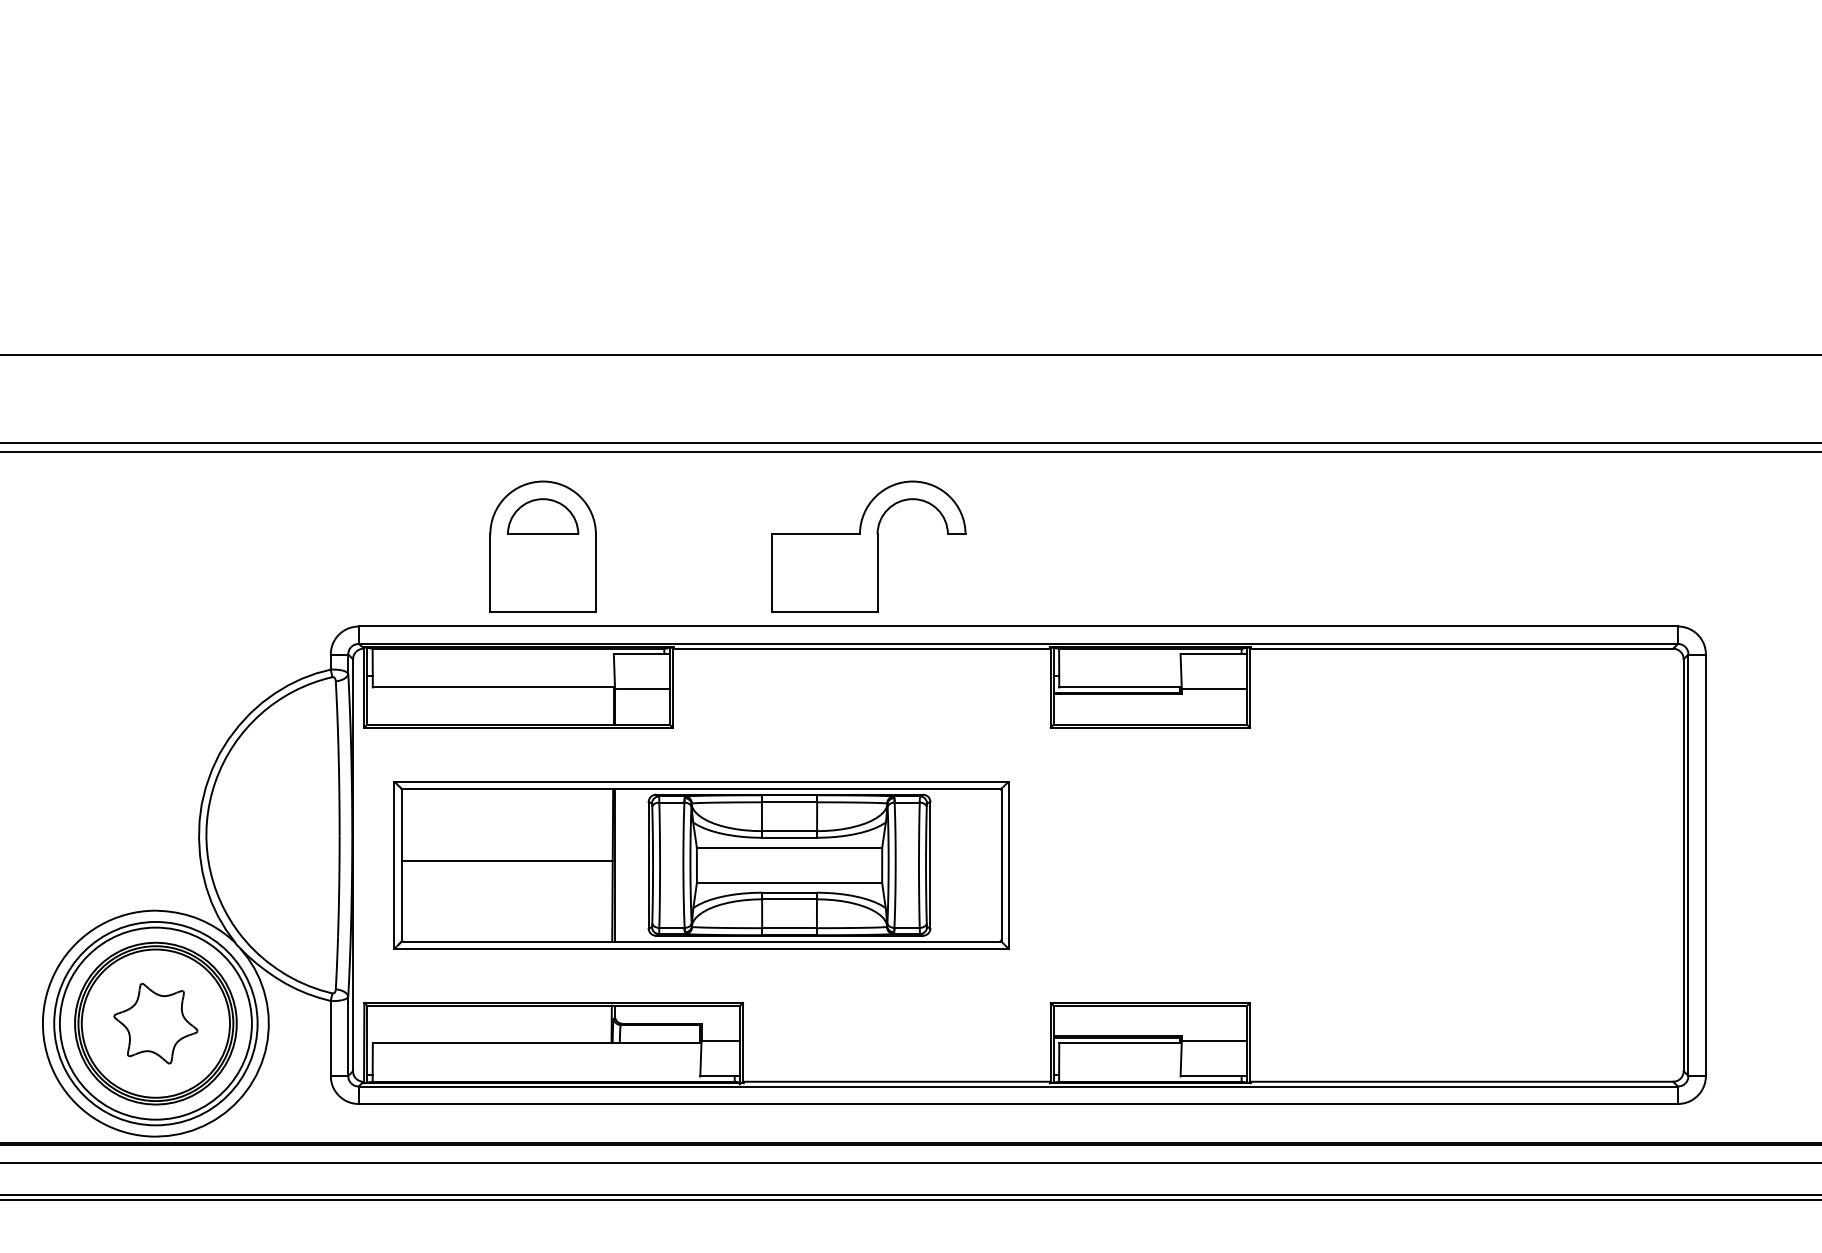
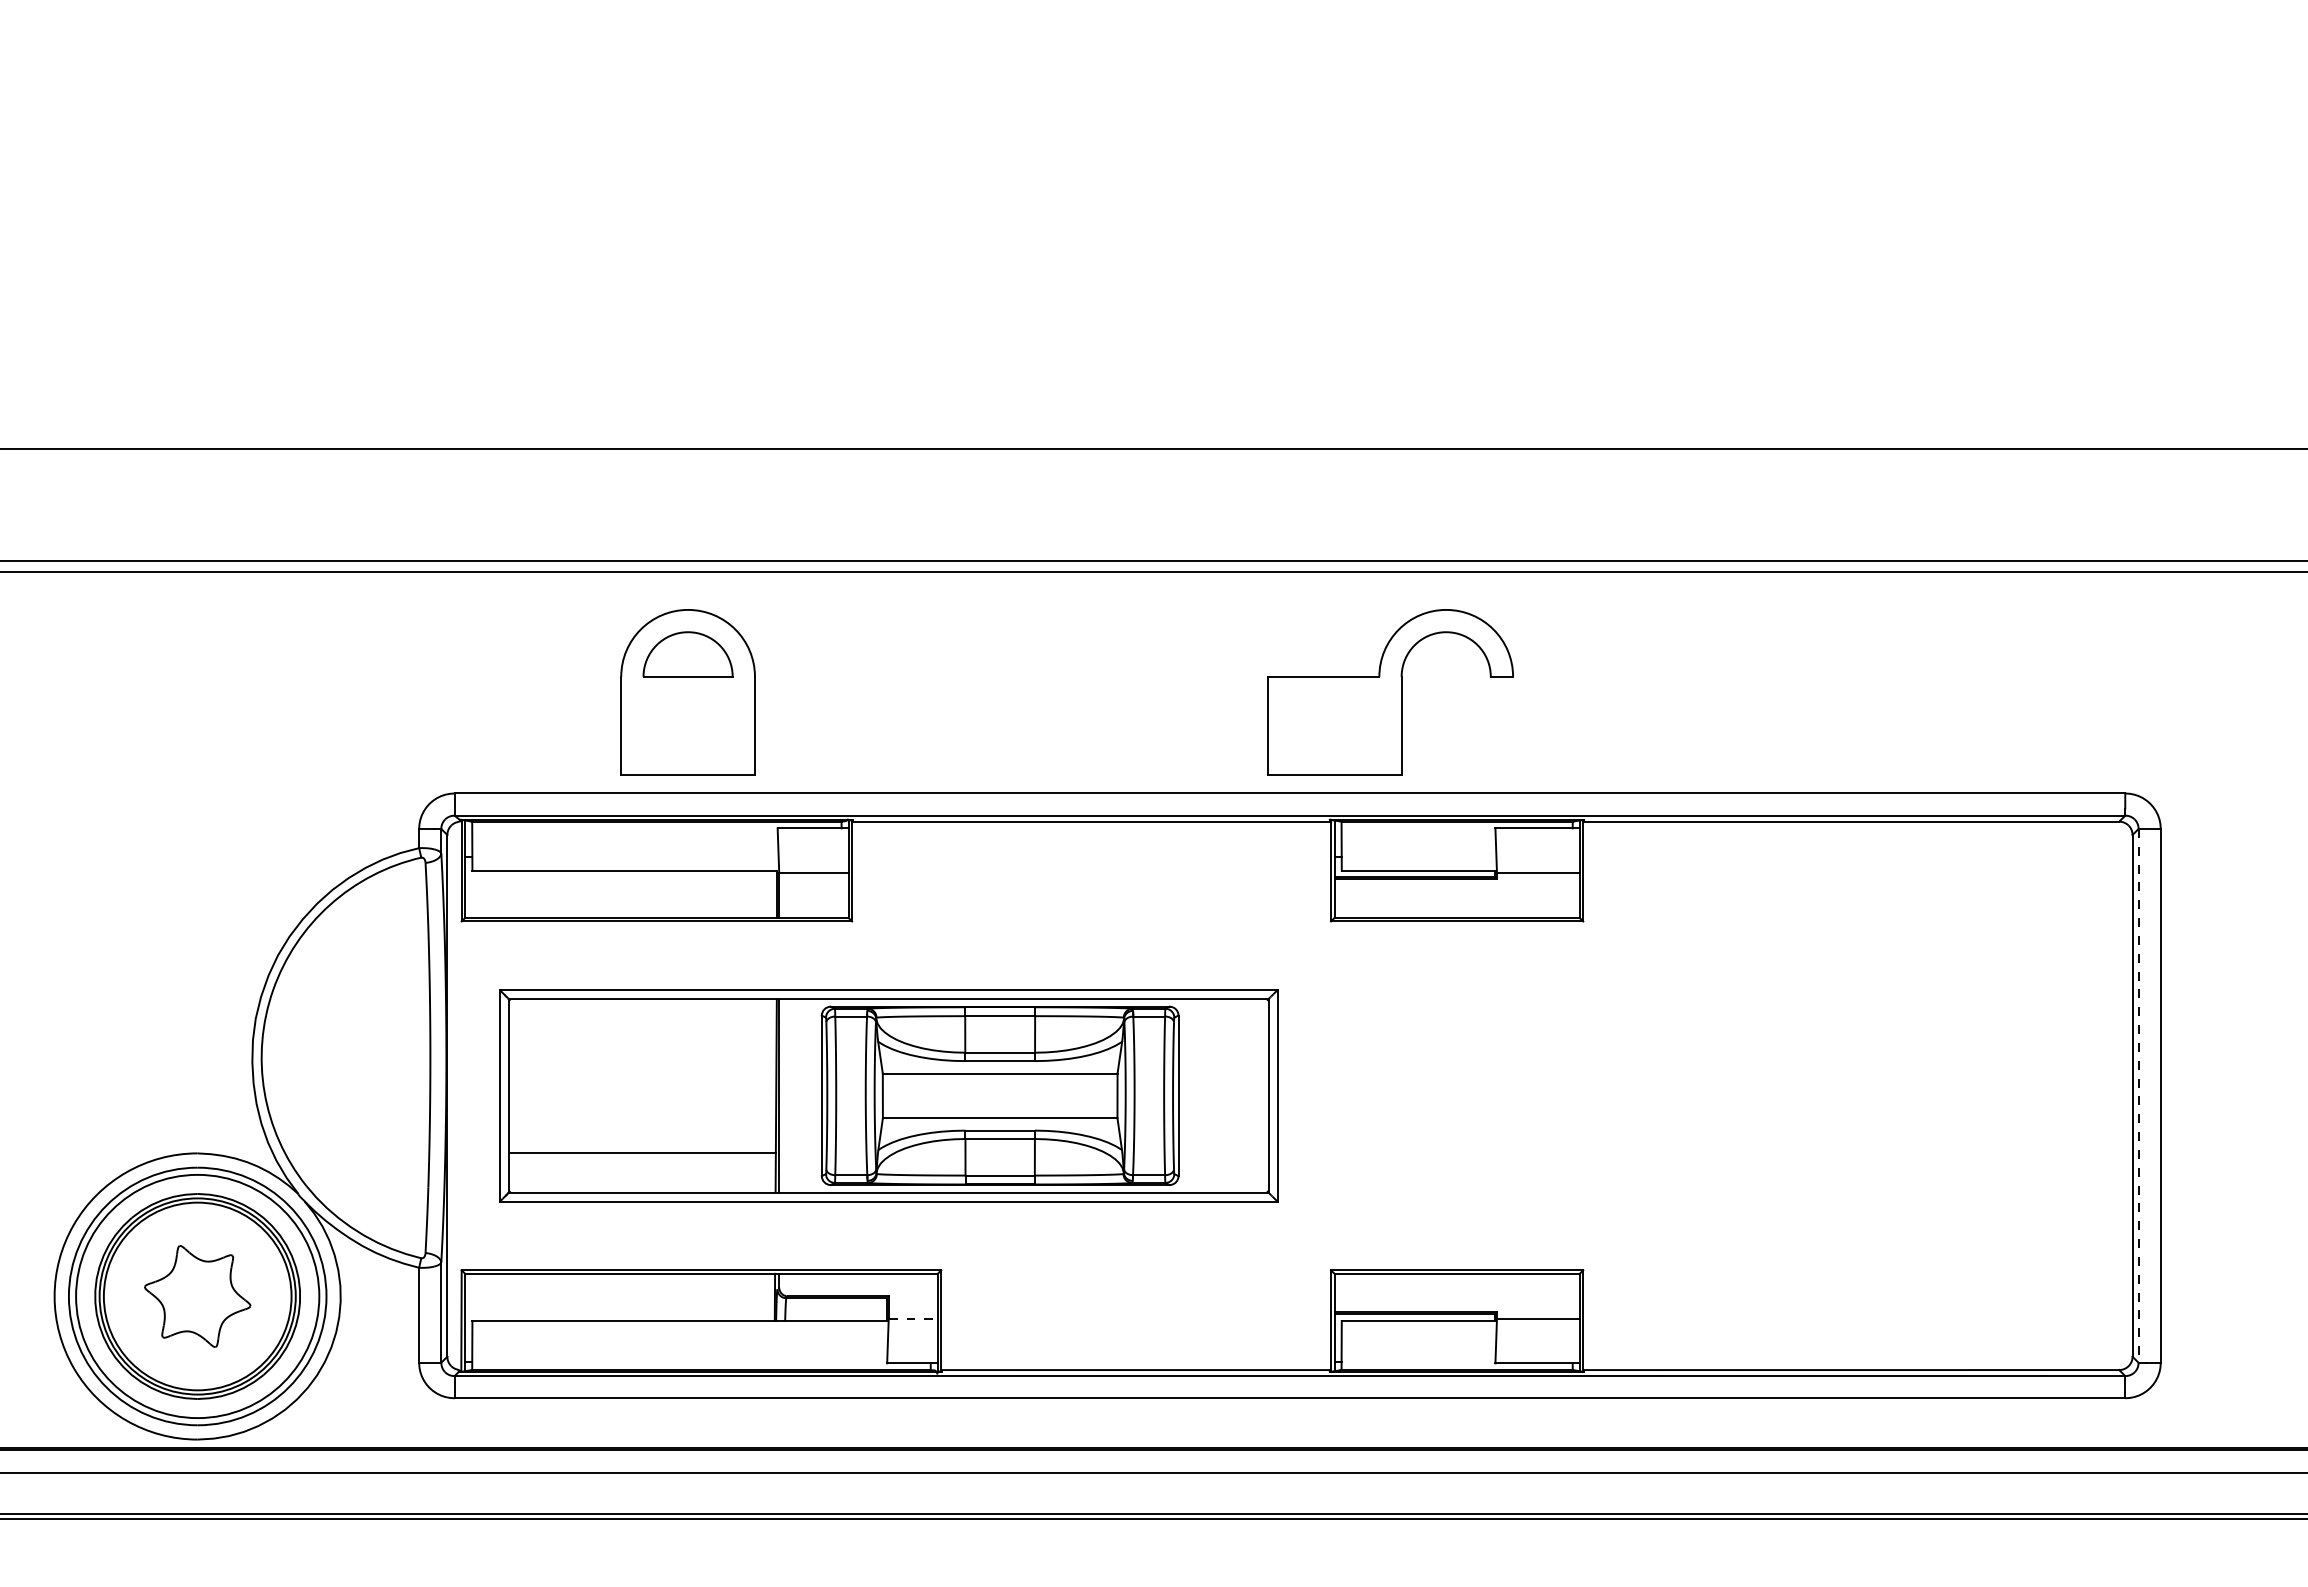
part: (868, 546) -> (1390, 692), moved
line: (507, 861) -> (642, 1153), moved
line: (1688, 864) -> (2138, 1095), solid -> dashed
line: (721, 1041) -> (913, 1318), solid -> dashed

